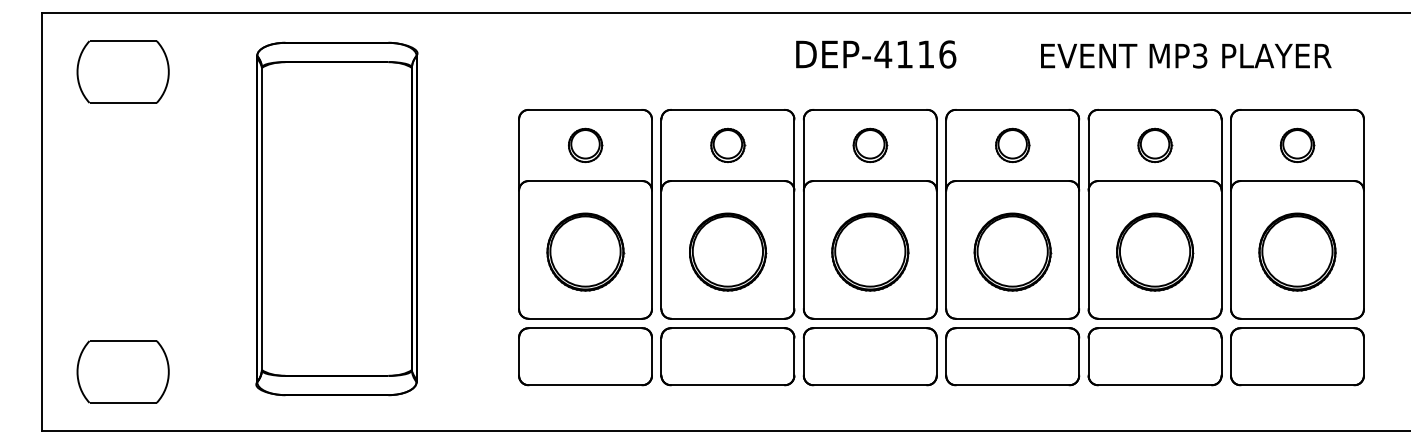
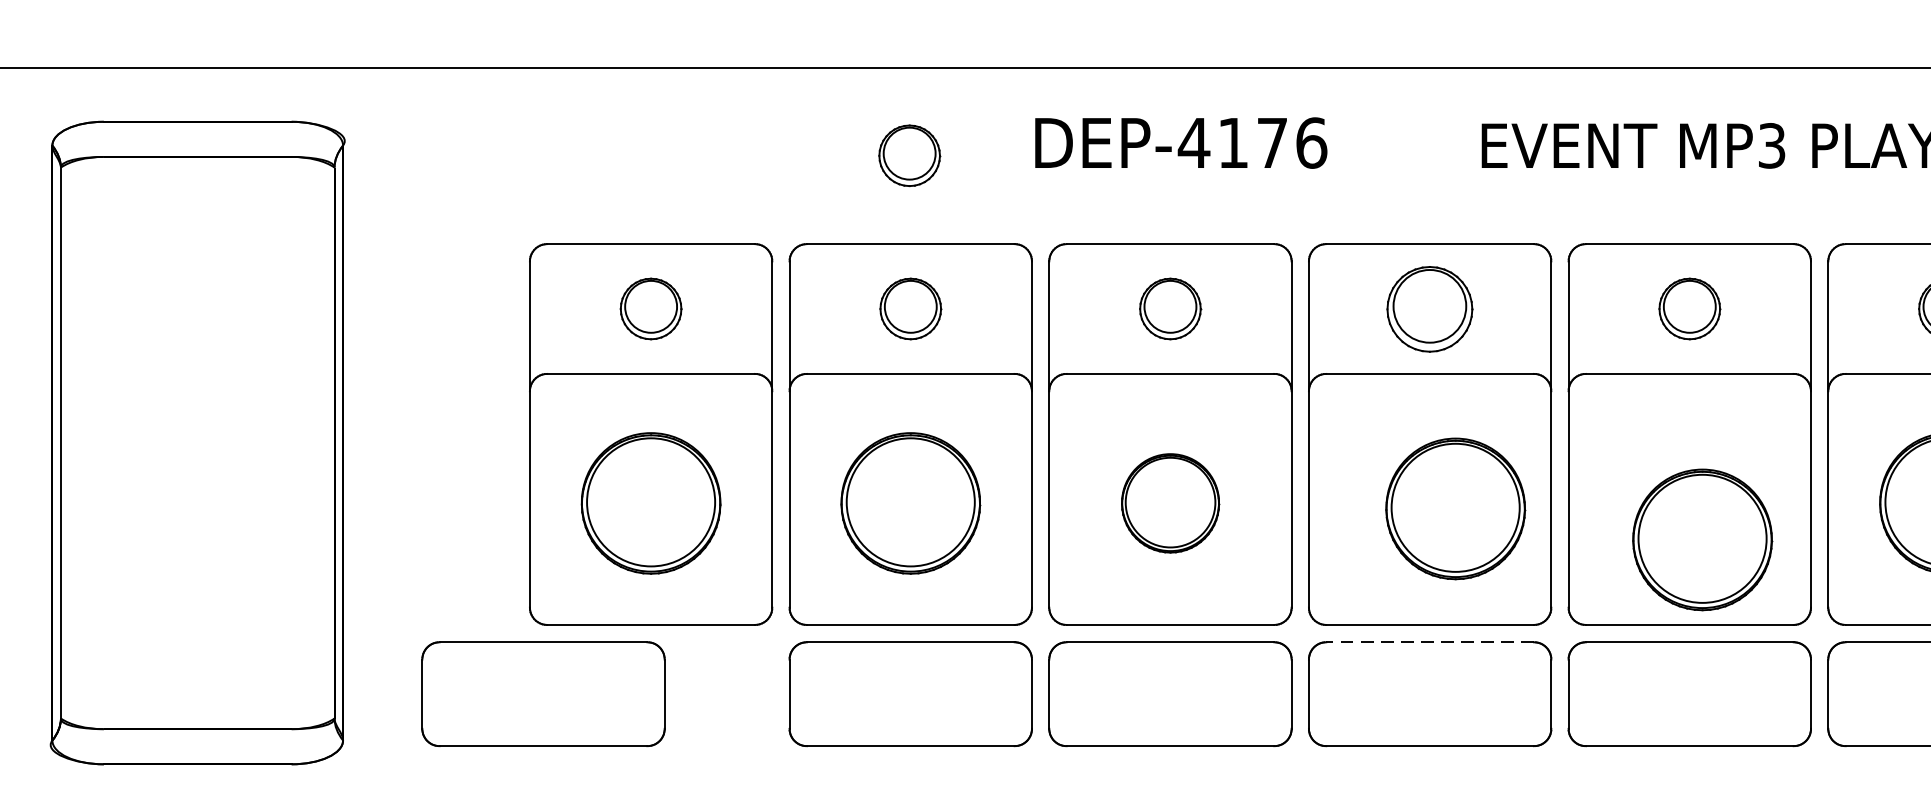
text: (926, 54) -> (1272, 143), DEP-4116 -> DEP-4176
part: (727, 60) -> (910, 154), added
part: (1012, 144) -> (1429, 307), size x1.4
part: (870, 251) -> (1170, 502), size x0.7
part: (1012, 251) -> (1455, 507), moved
part: (1155, 251) -> (1703, 538), moved
line: (1012, 328) -> (1429, 642), solid -> dashed
part: (585, 356) -> (543, 693), moved

